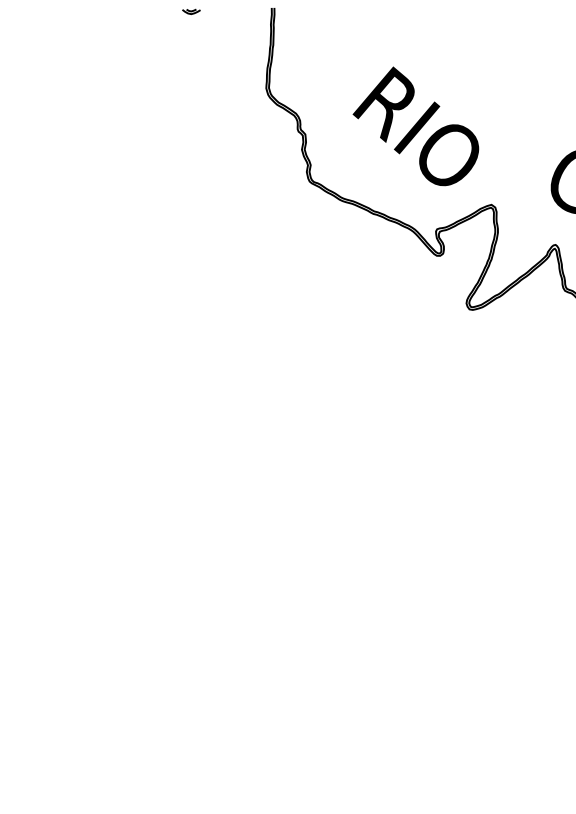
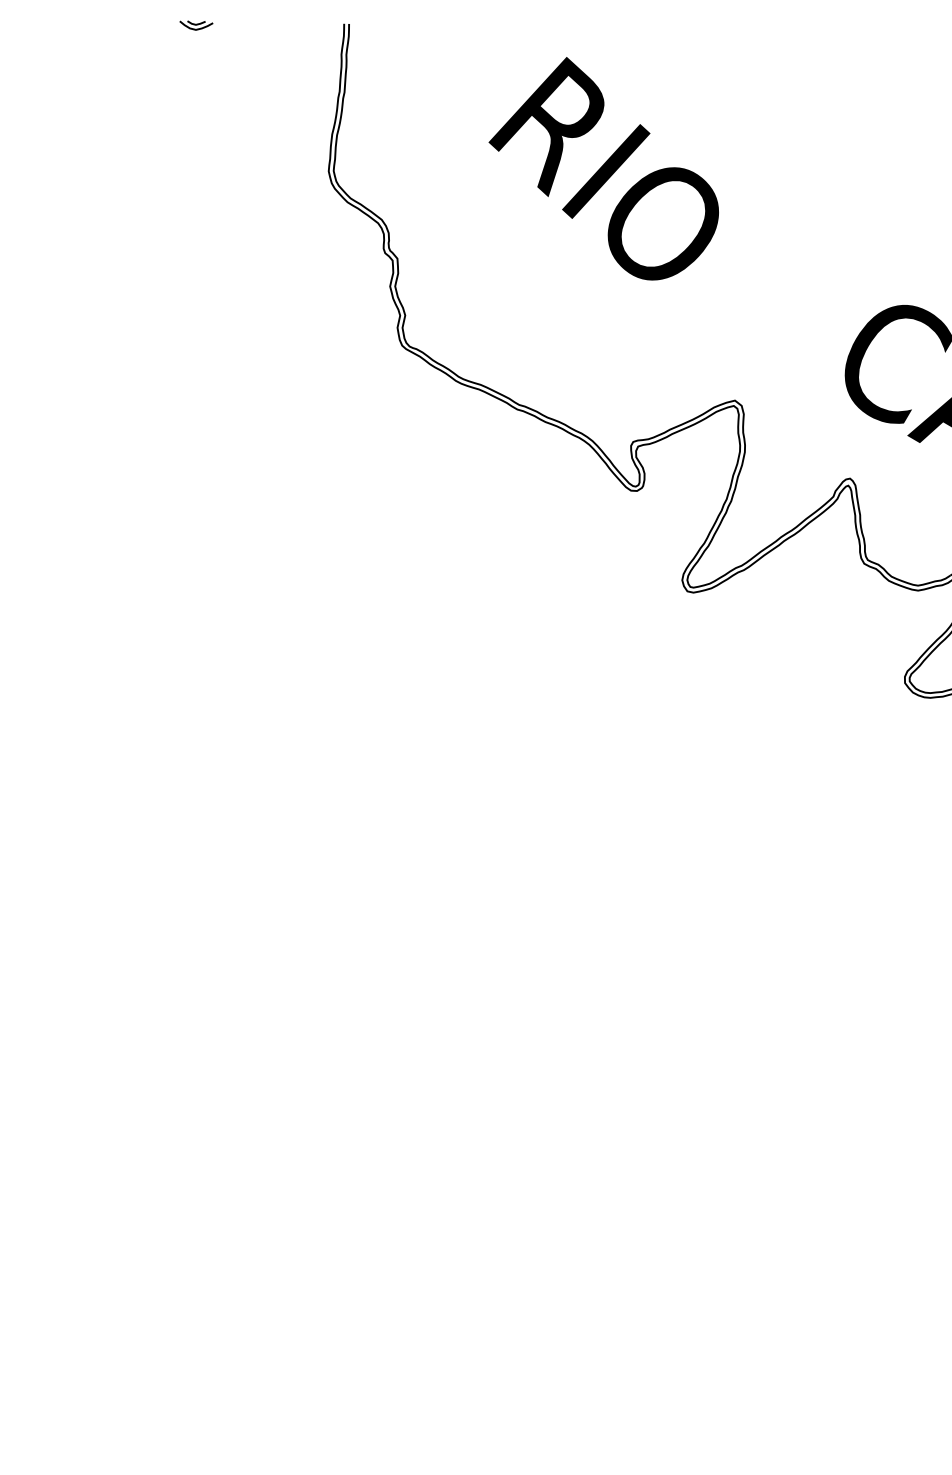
text: (415, 126) -> (603, 168), moved

